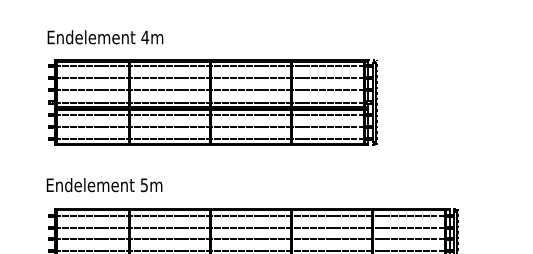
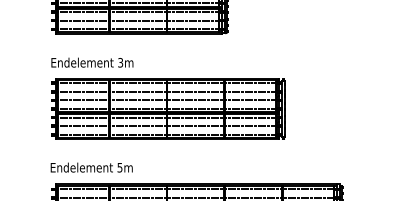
text: (145, 37) -> (120, 62), 4m -> 3m

